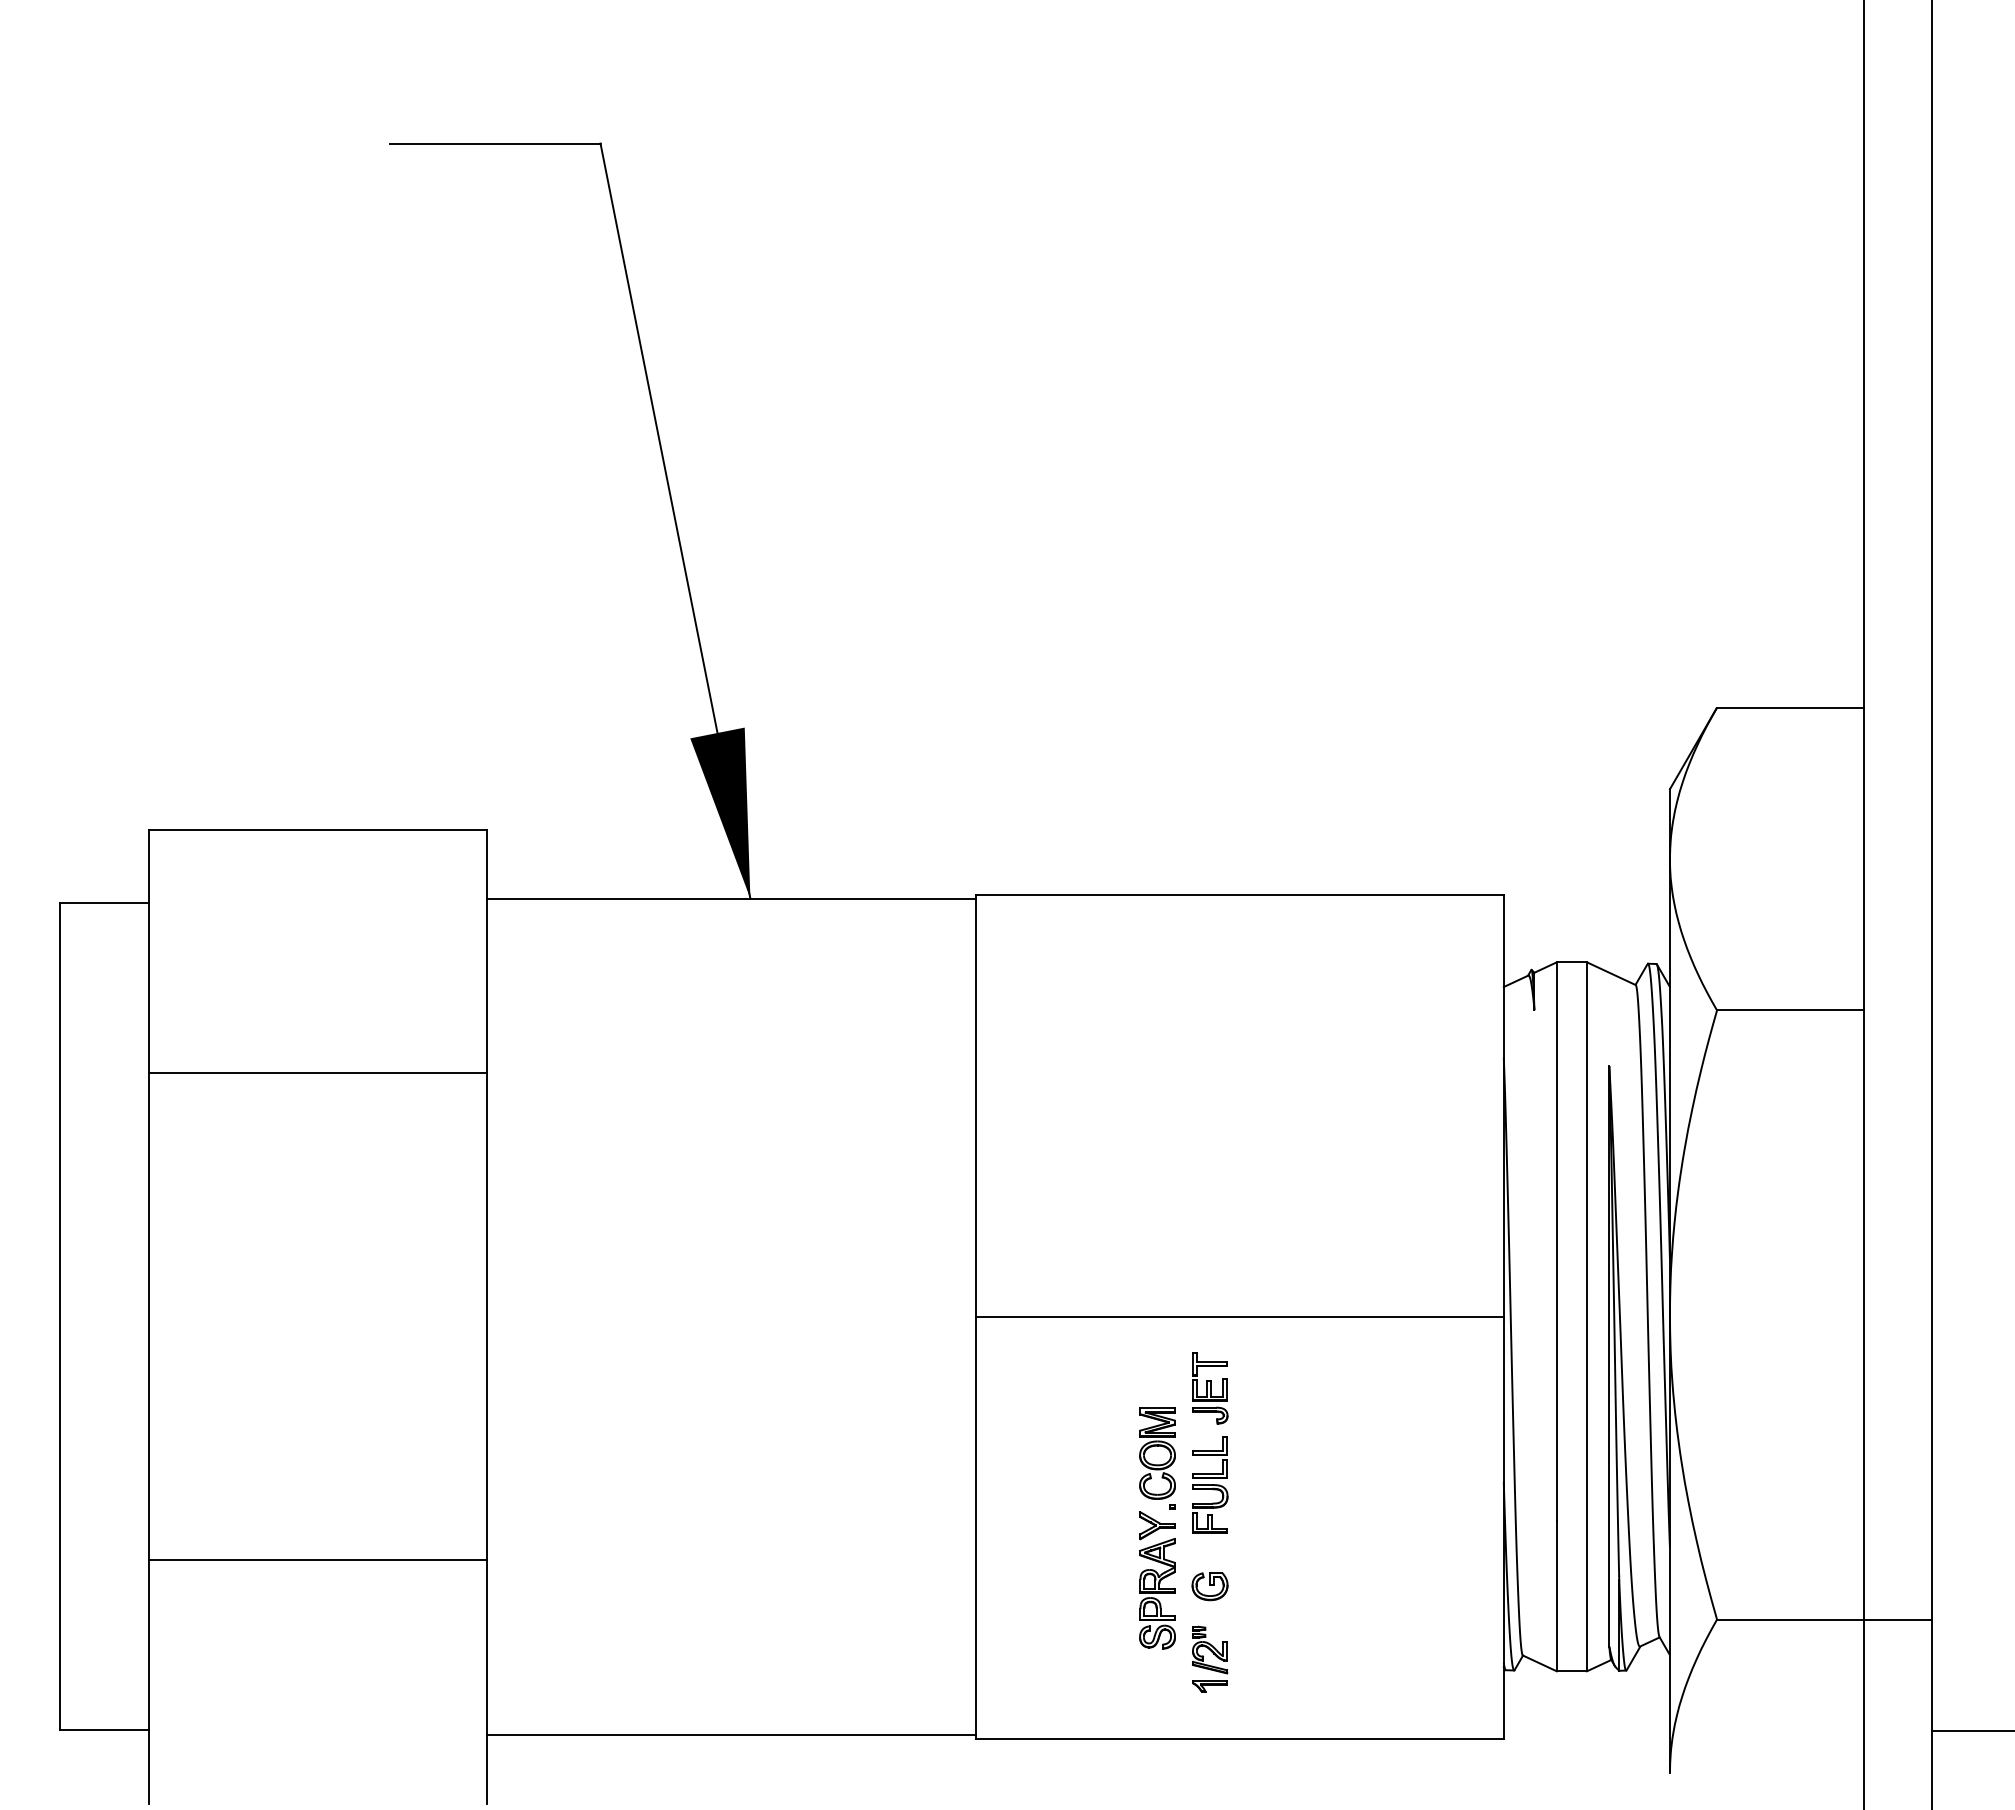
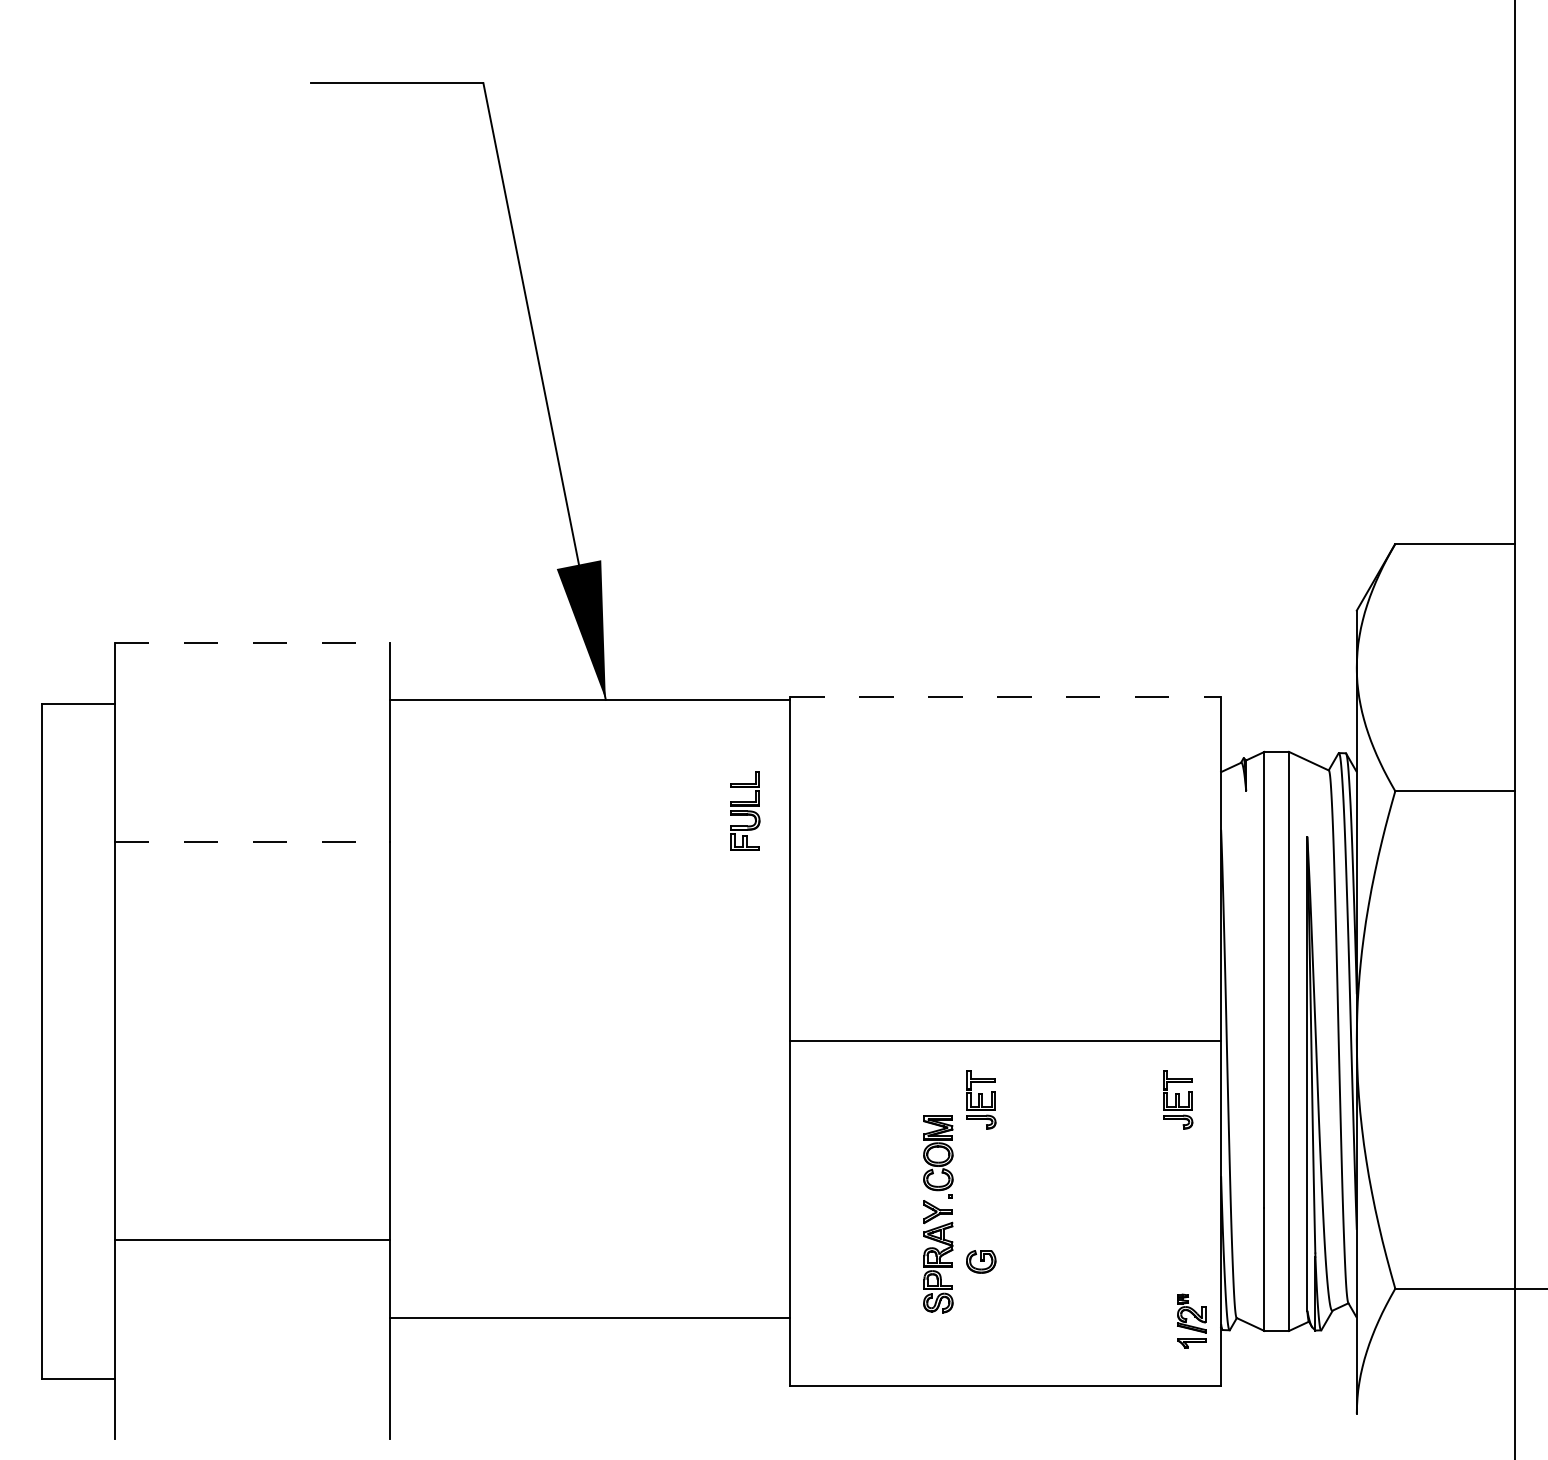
line: (317, 829) -> (252, 643), solid -> dashed
line: (1240, 894) -> (1006, 696), solid -> dashed
line: (317, 1073) -> (252, 842), solid -> dashed
part: (1451, 1388) -> (1178, 1099), added
part: (1210, 1484) -> (745, 810), moved
part: (1210, 1658) -> (1192, 1320), moved
line: (731, 1735) -> (590, 1318), moved

